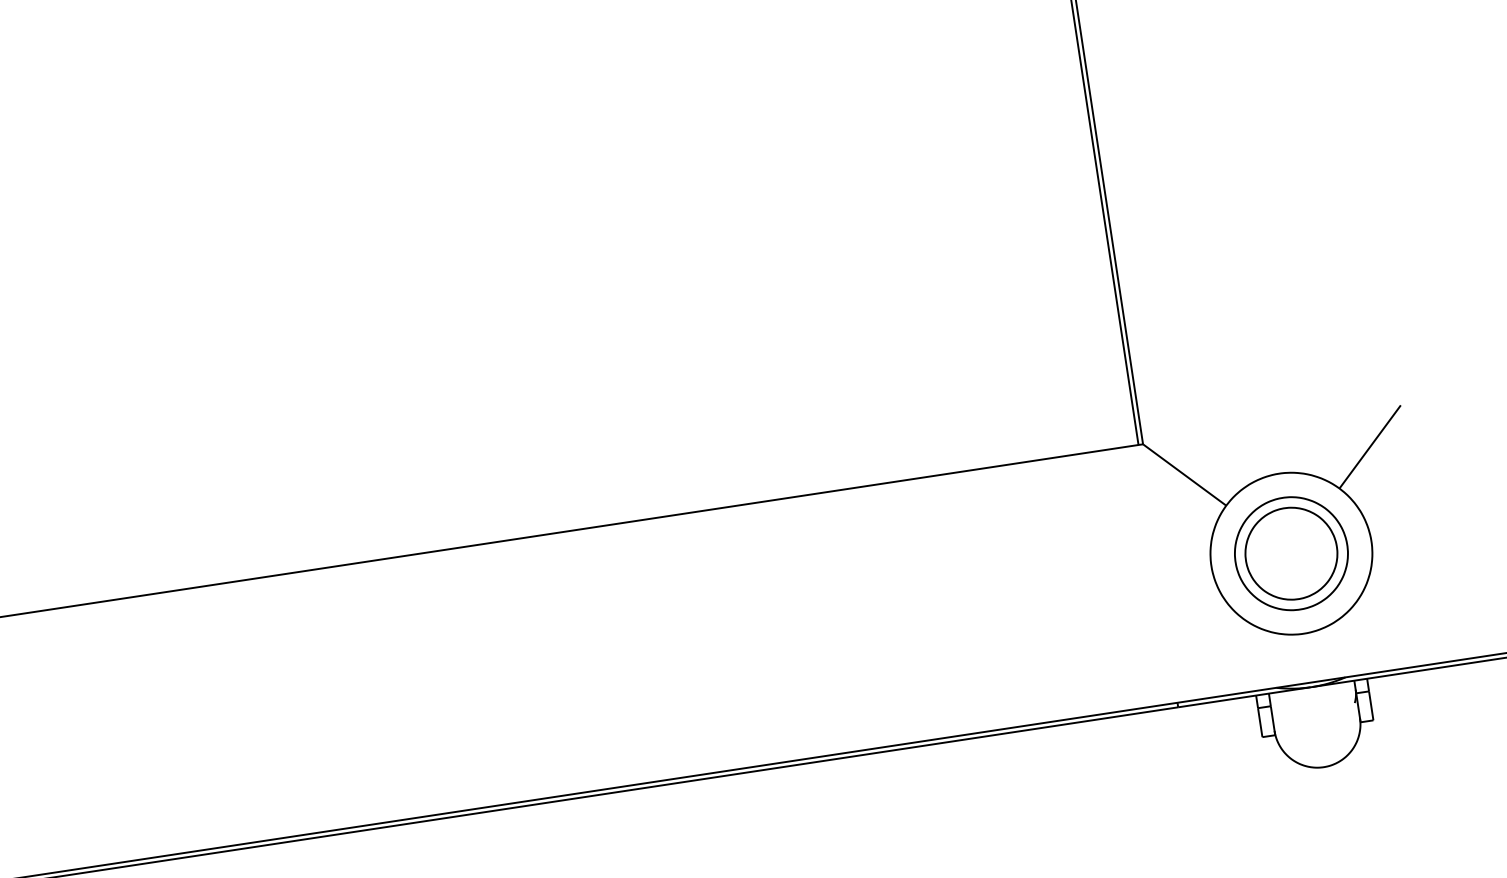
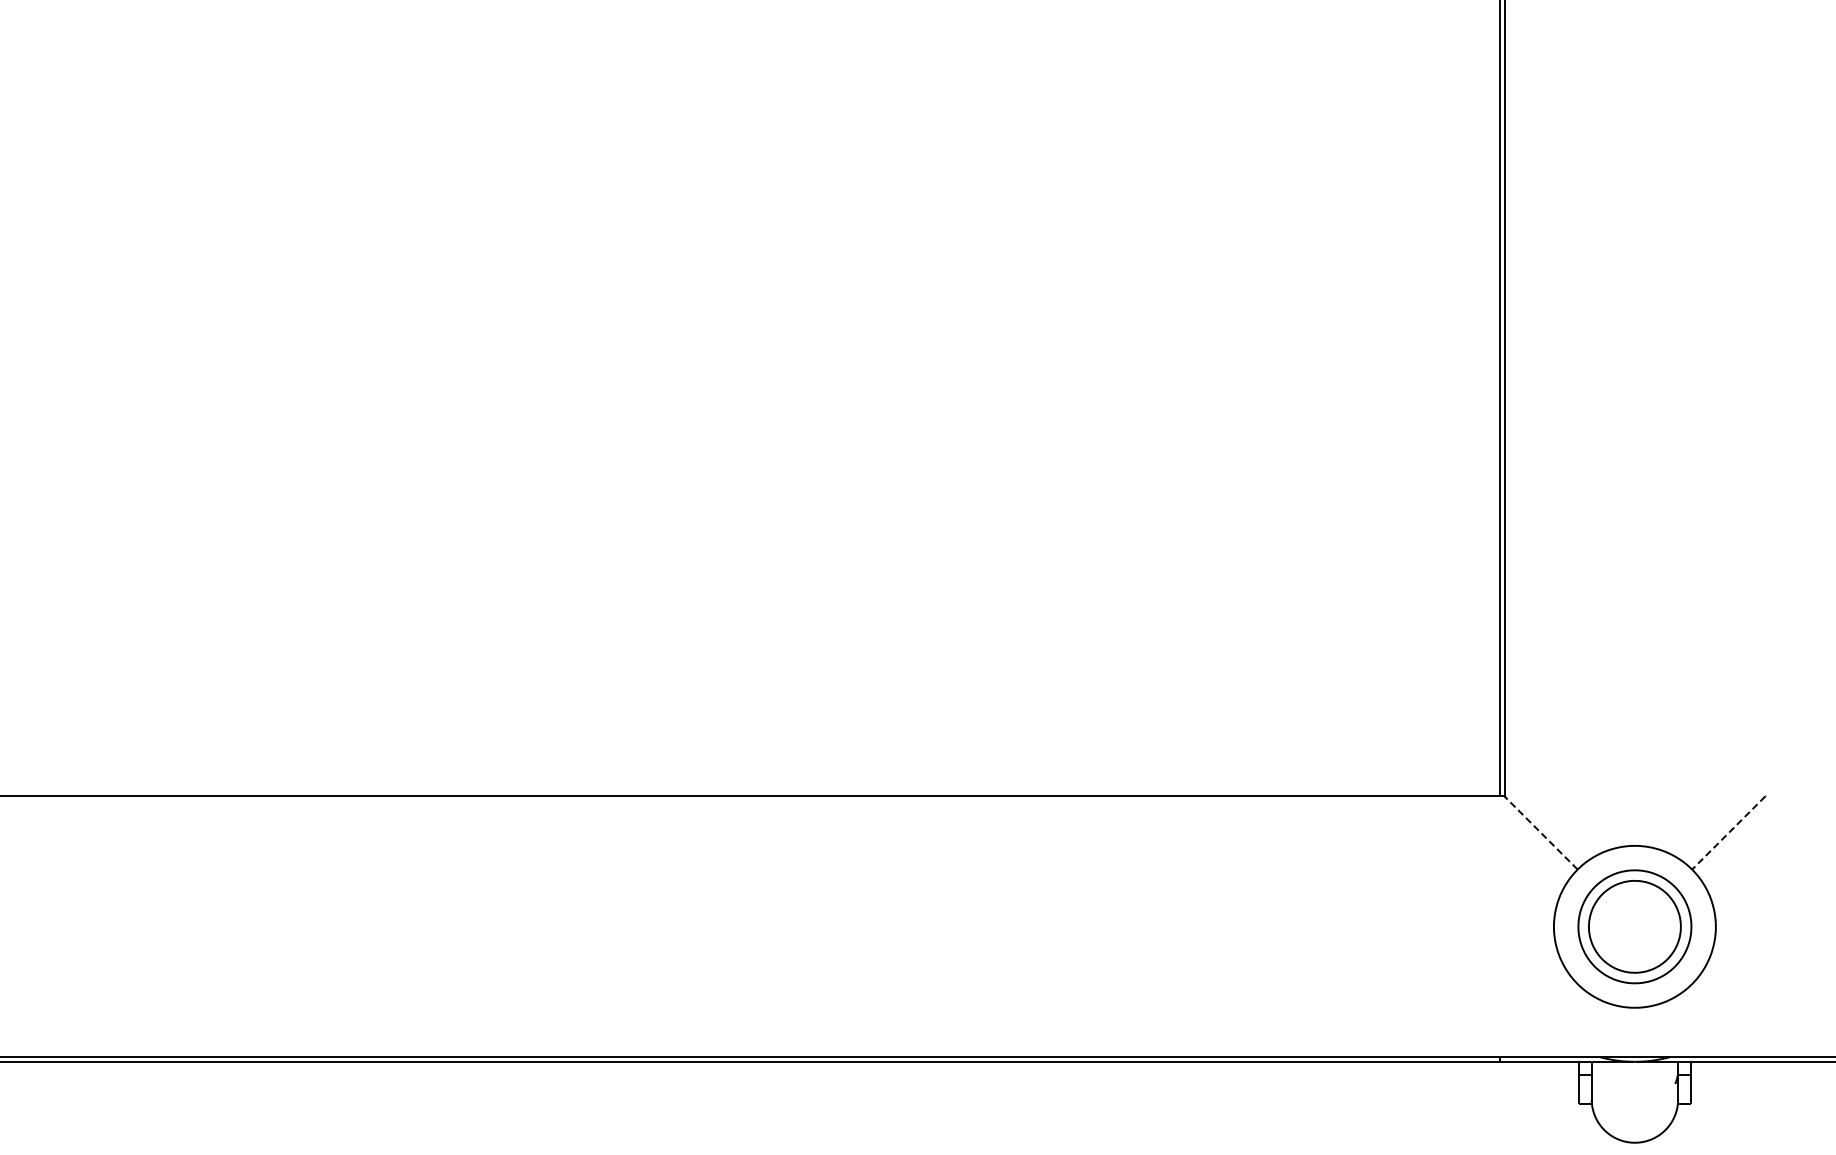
line: (1370, 447) -> (1728, 833), solid -> dashed
line: (1183, 474) -> (1540, 832), solid -> dashed

